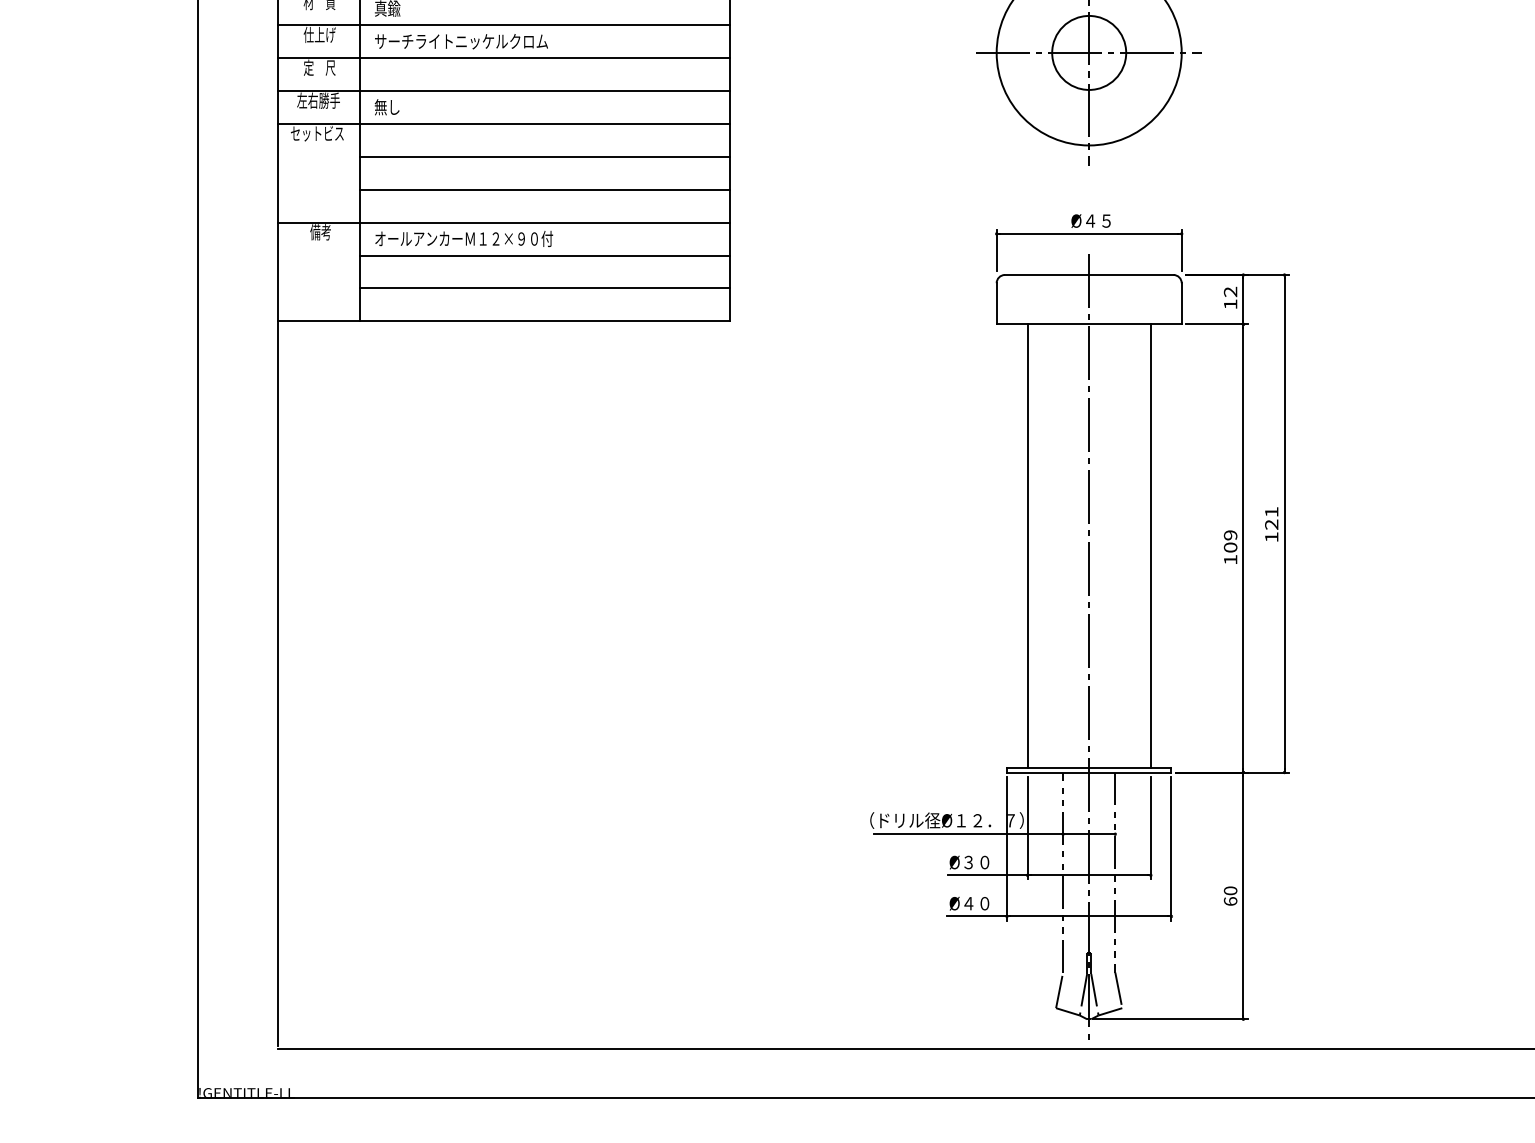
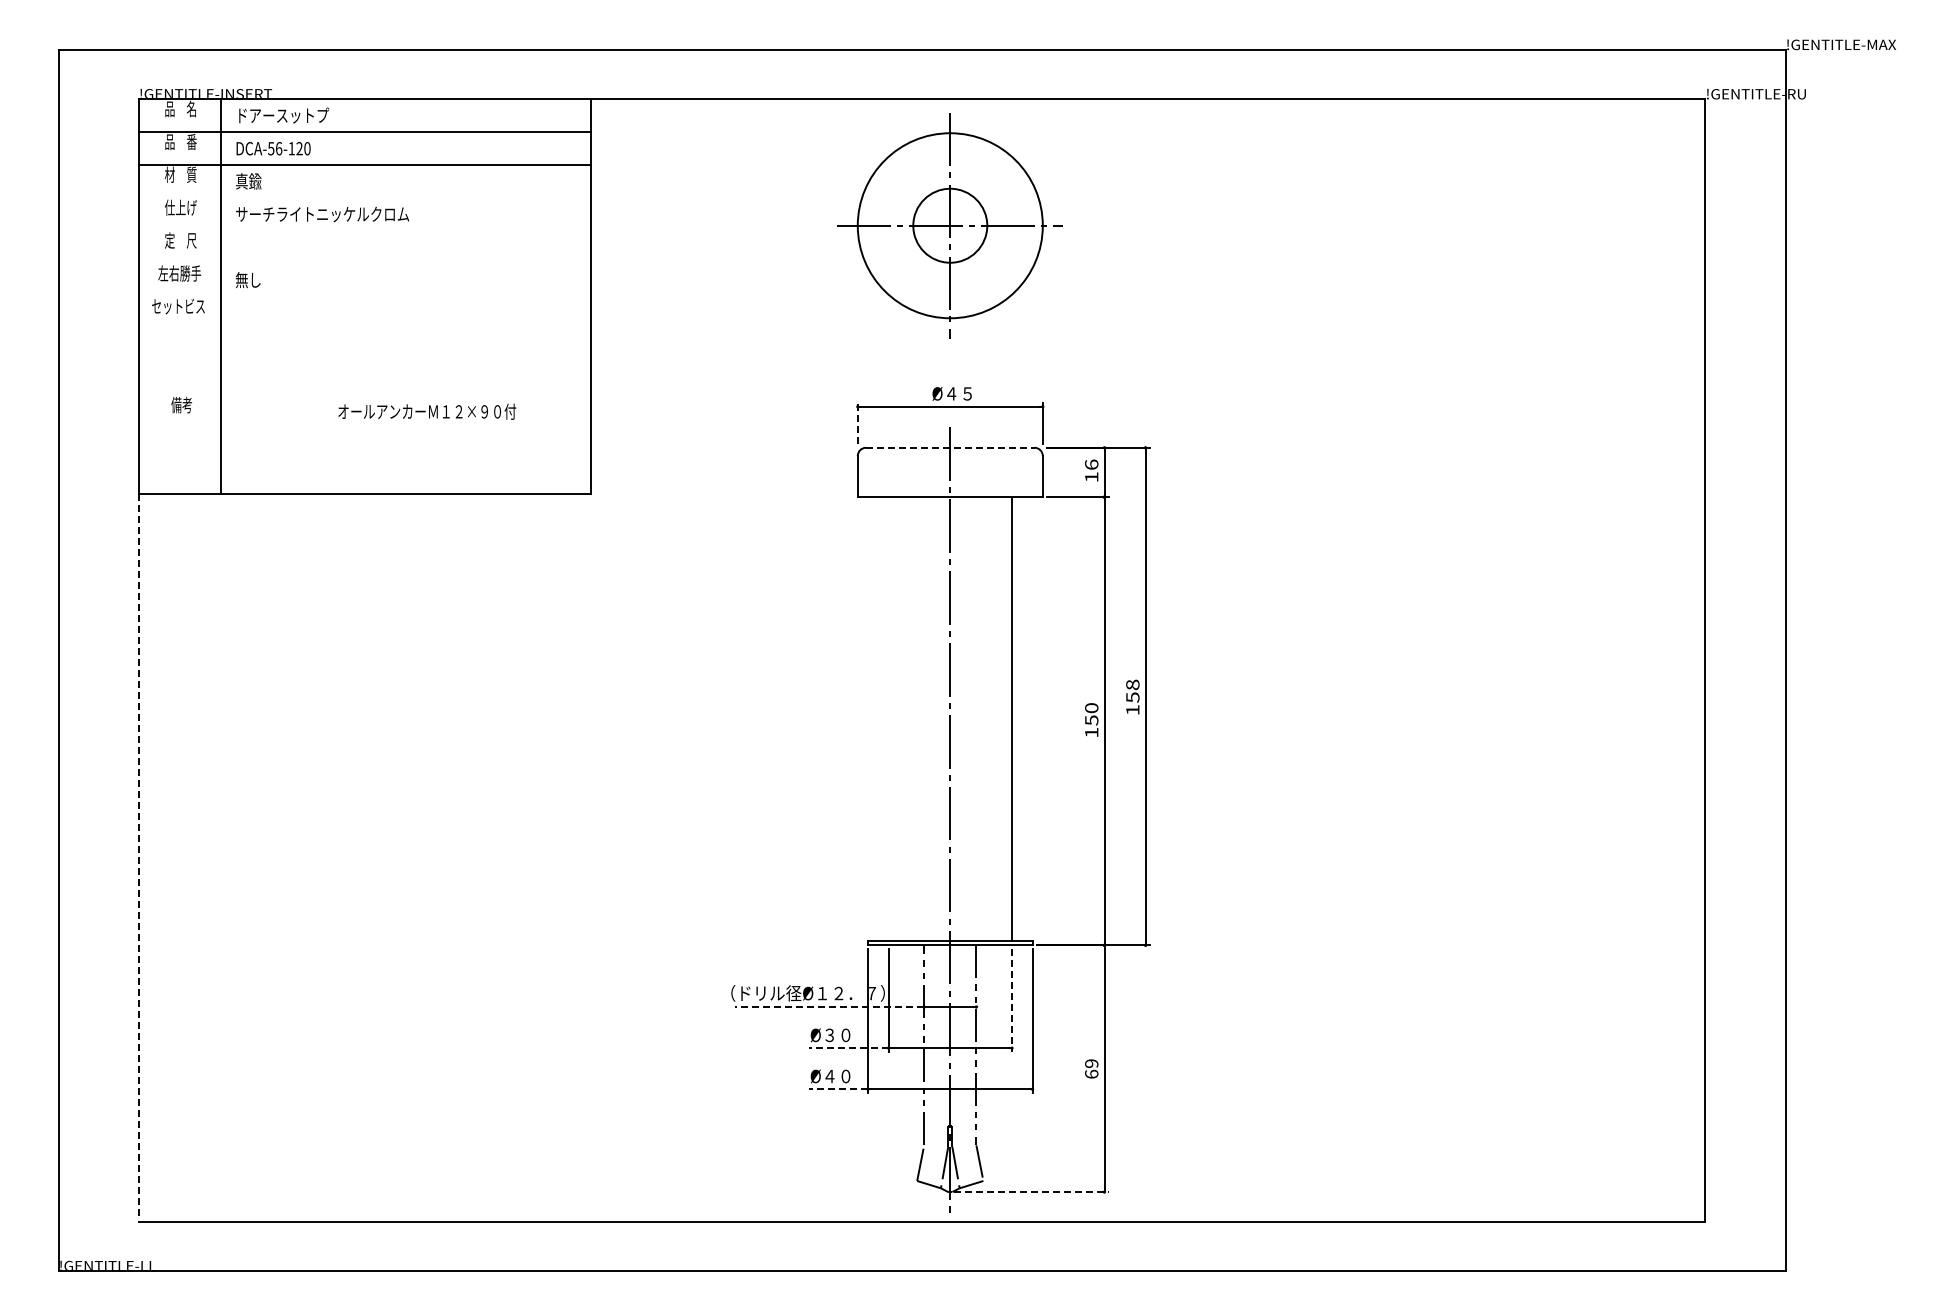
line: (503, 25) -> (364, 198), removed
line: (503, 57) -> (364, 230), removed
line: (503, 90) -> (364, 263), removed
line: (503, 123) -> (364, 296), removed
line: (545, 156) -> (406, 329), removed
line: (545, 189) -> (406, 362), removed
line: (503, 222) -> (364, 395), removed
text: (464, 238) -> (427, 411), moved
line: (996, 250) -> (857, 423), solid -> dashed
line: (545, 255) -> (406, 428), removed
line: (1089, 274) -> (950, 447), solid -> dashed
line: (545, 288) -> (406, 461), removed
text: (1230, 291) -> (1091, 464), 12 -> 16
text: (1271, 517) -> (1132, 690), 121 -> 158
text: (1230, 541) -> (1091, 714), 109 -> 150
line: (1027, 546) -> (888, 719), removed
line: (277, 683) -> (138, 856), solid -> dashed
line: (1150, 828) -> (1011, 1001), solid -> dashed
line: (968, 834) -> (829, 1007), solid -> dashed
line: (987, 875) -> (848, 1048), solid -> dashed
text: (1230, 890) -> (1091, 1063), 60 -> 69
line: (977, 916) -> (838, 1089), solid -> dashed
line: (1171, 1019) -> (1032, 1192), solid -> dashed

